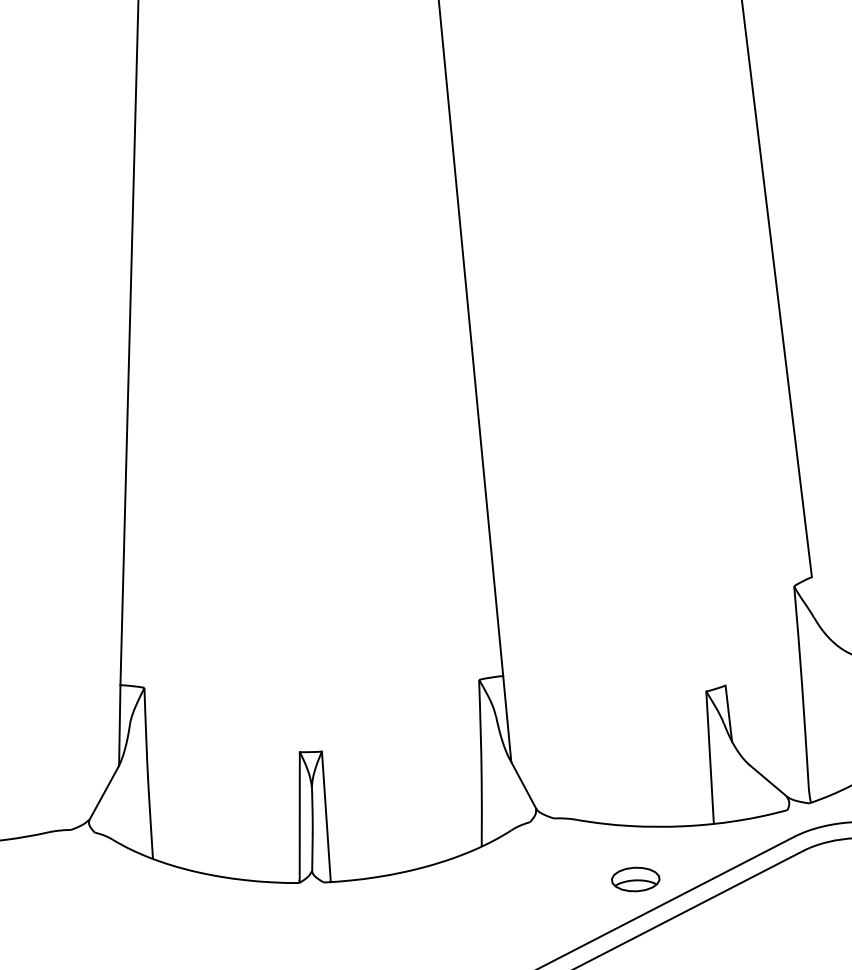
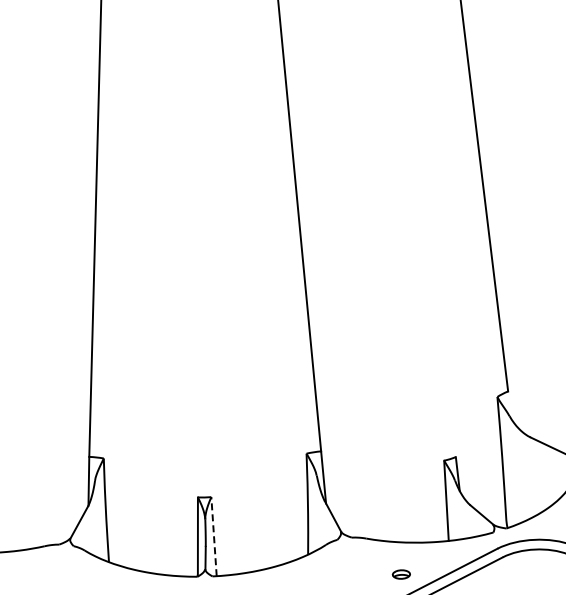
line: (327, 816) -> (214, 536), solid -> dashed
part: (635, 879) -> (401, 574), size x0.6

